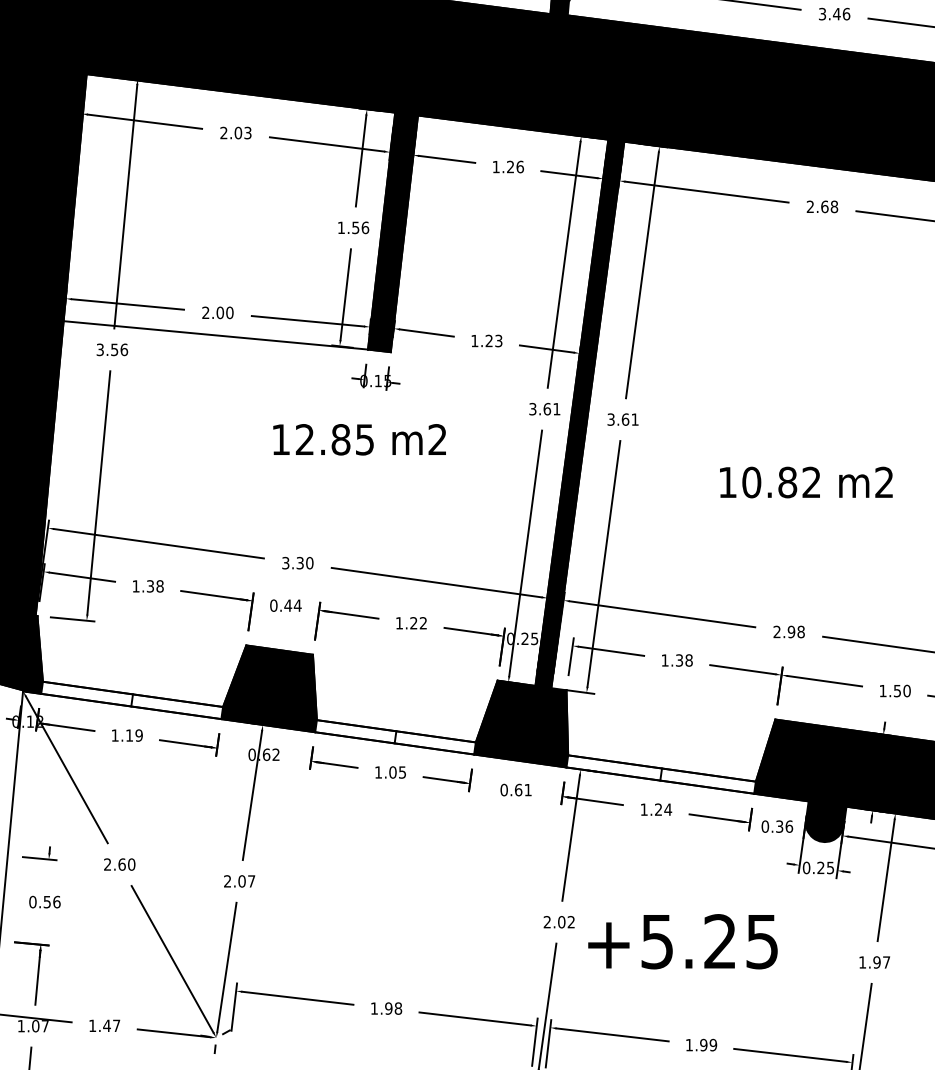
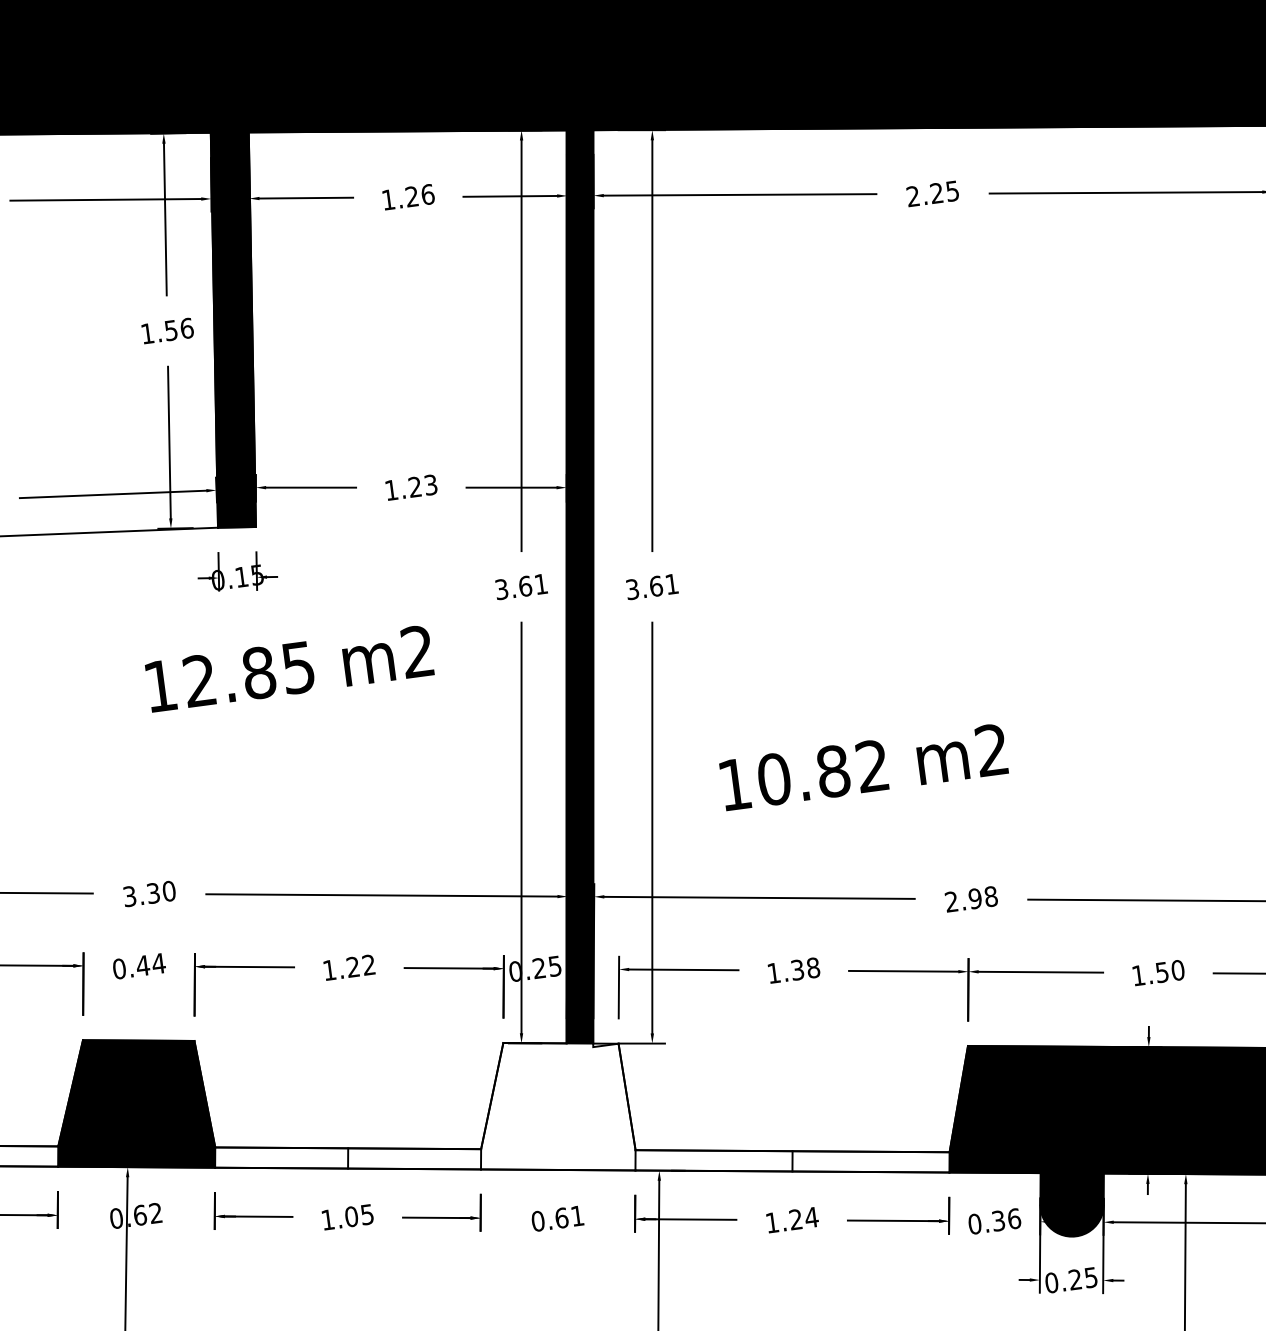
text: (829, 206) -> (944, 191), 2.68 -> 2.25
text: (359, 439) -> (289, 668), moved
text: (806, 482) -> (864, 767), moved
fill: (521, 723) -> (551, 1108), removed

